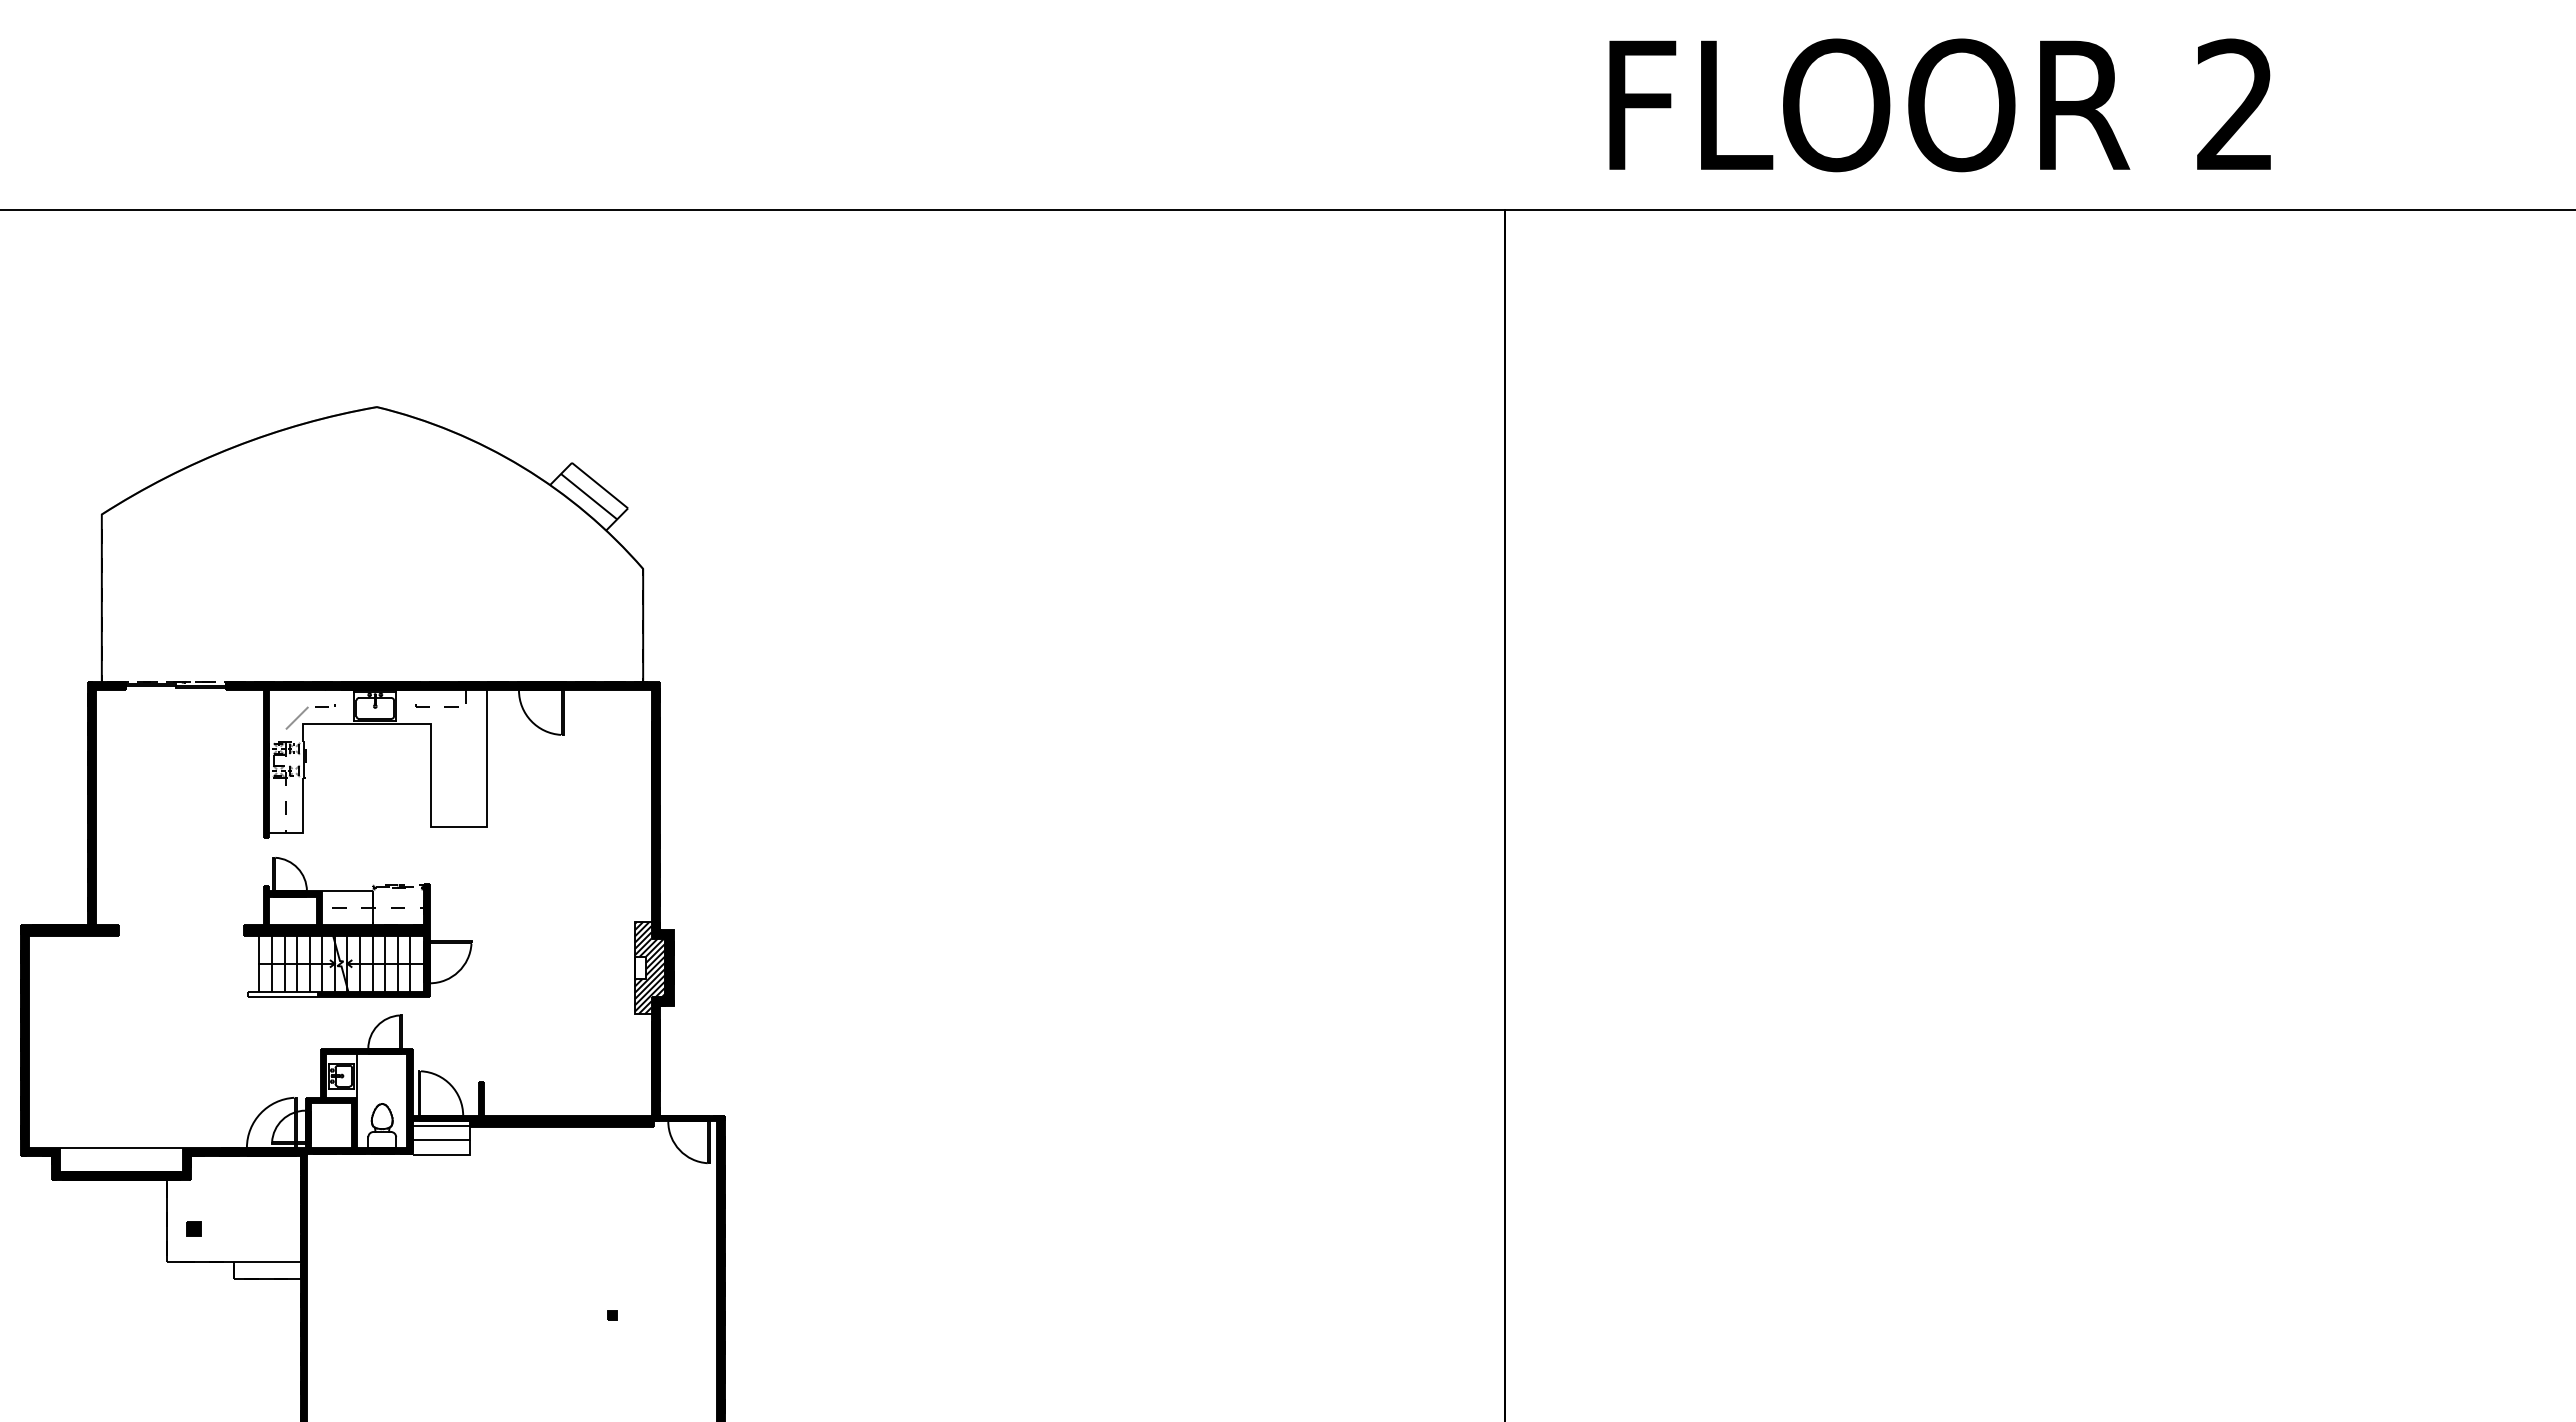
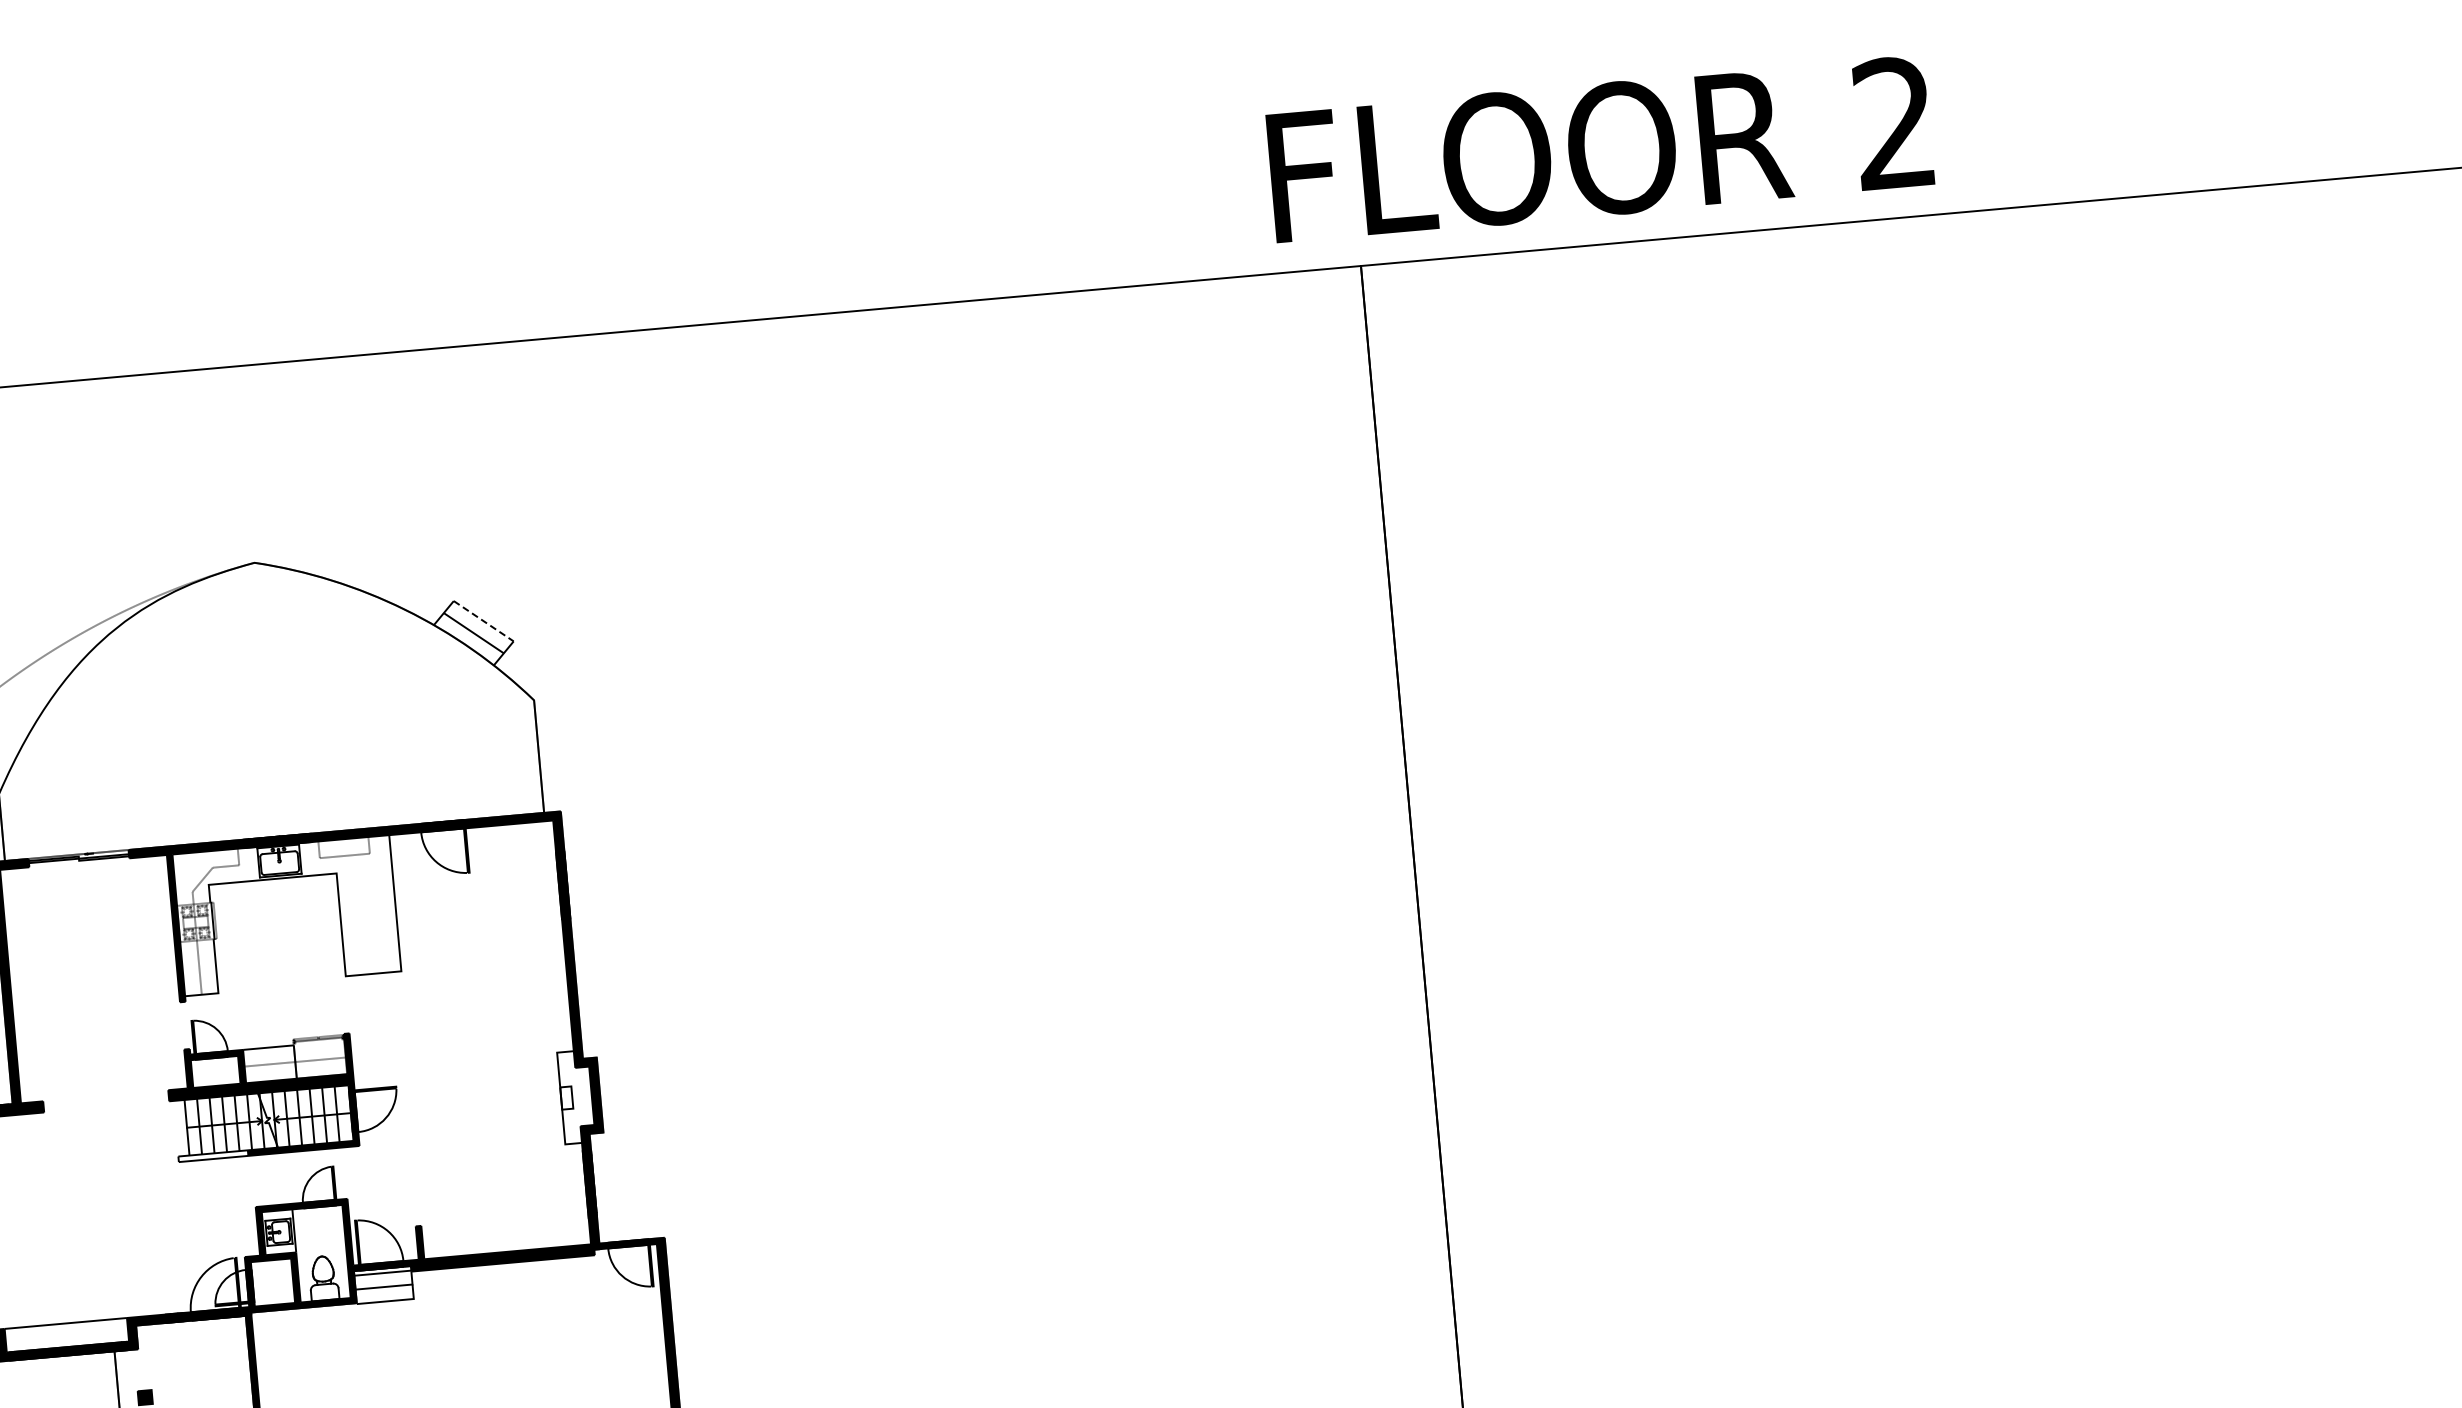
text: (1939, 105) -> (1599, 150), moved
line: (600, 485) -> (484, 621), solid -> dashed
hatch: (649, 967) -> (575, 1096), removed

